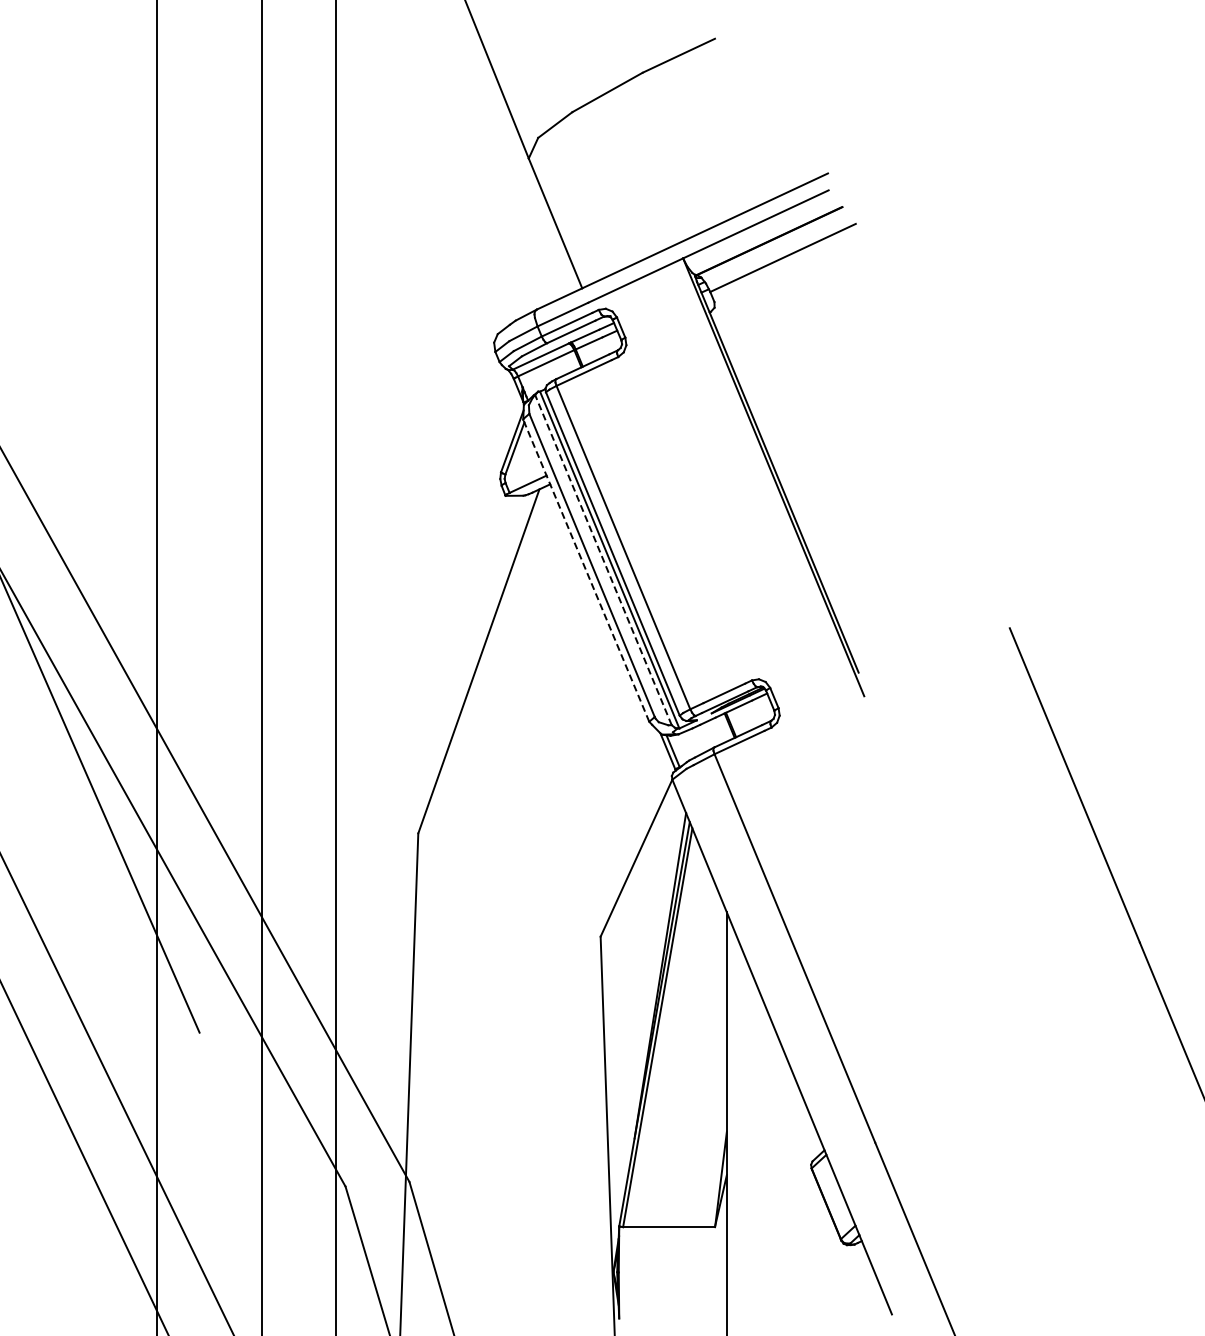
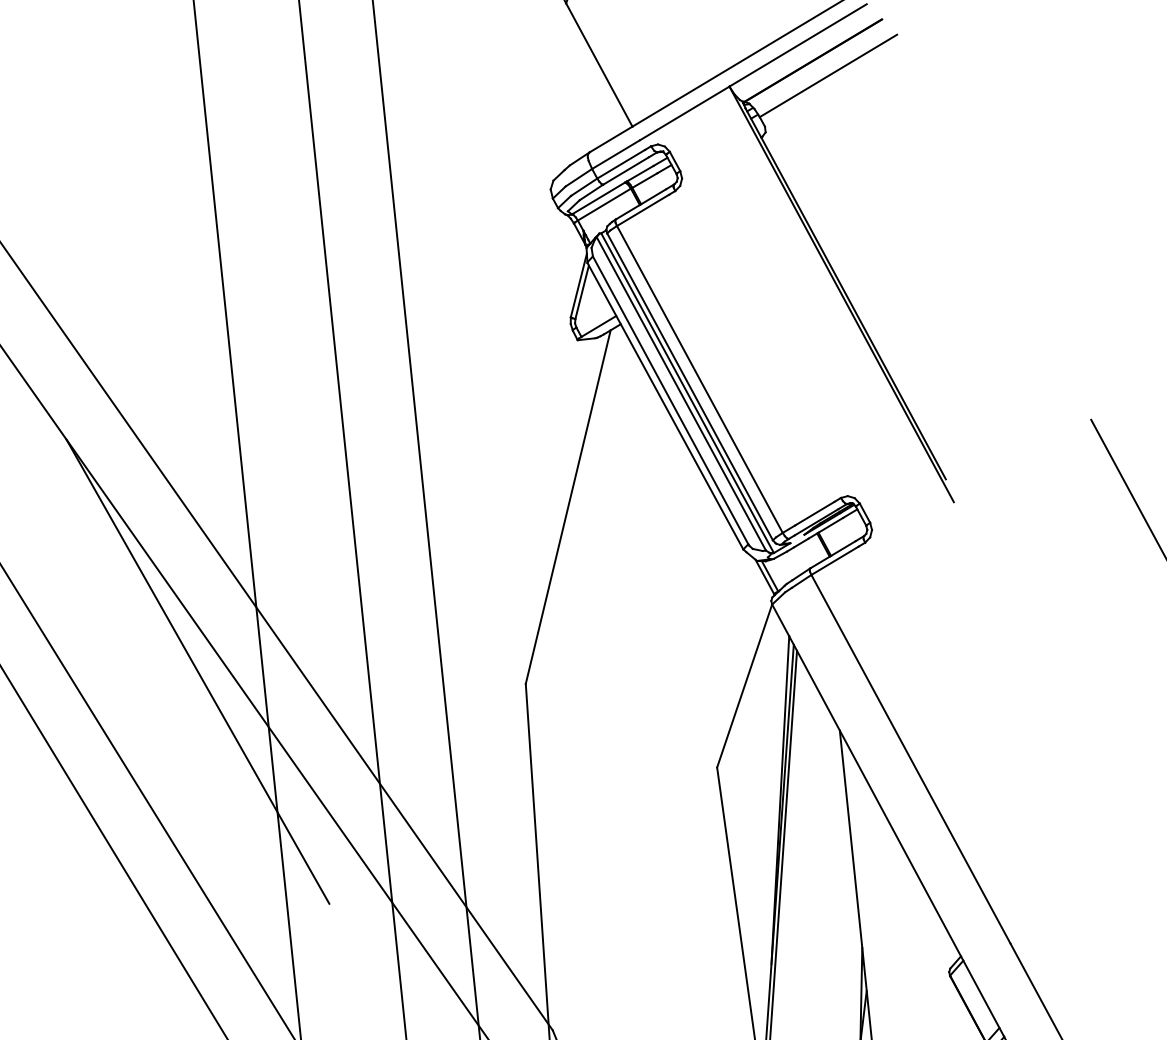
line: (603, 560) -> (681, 394), dashed -> solid
line: (586, 570) -> (665, 405), dashed -> solid

